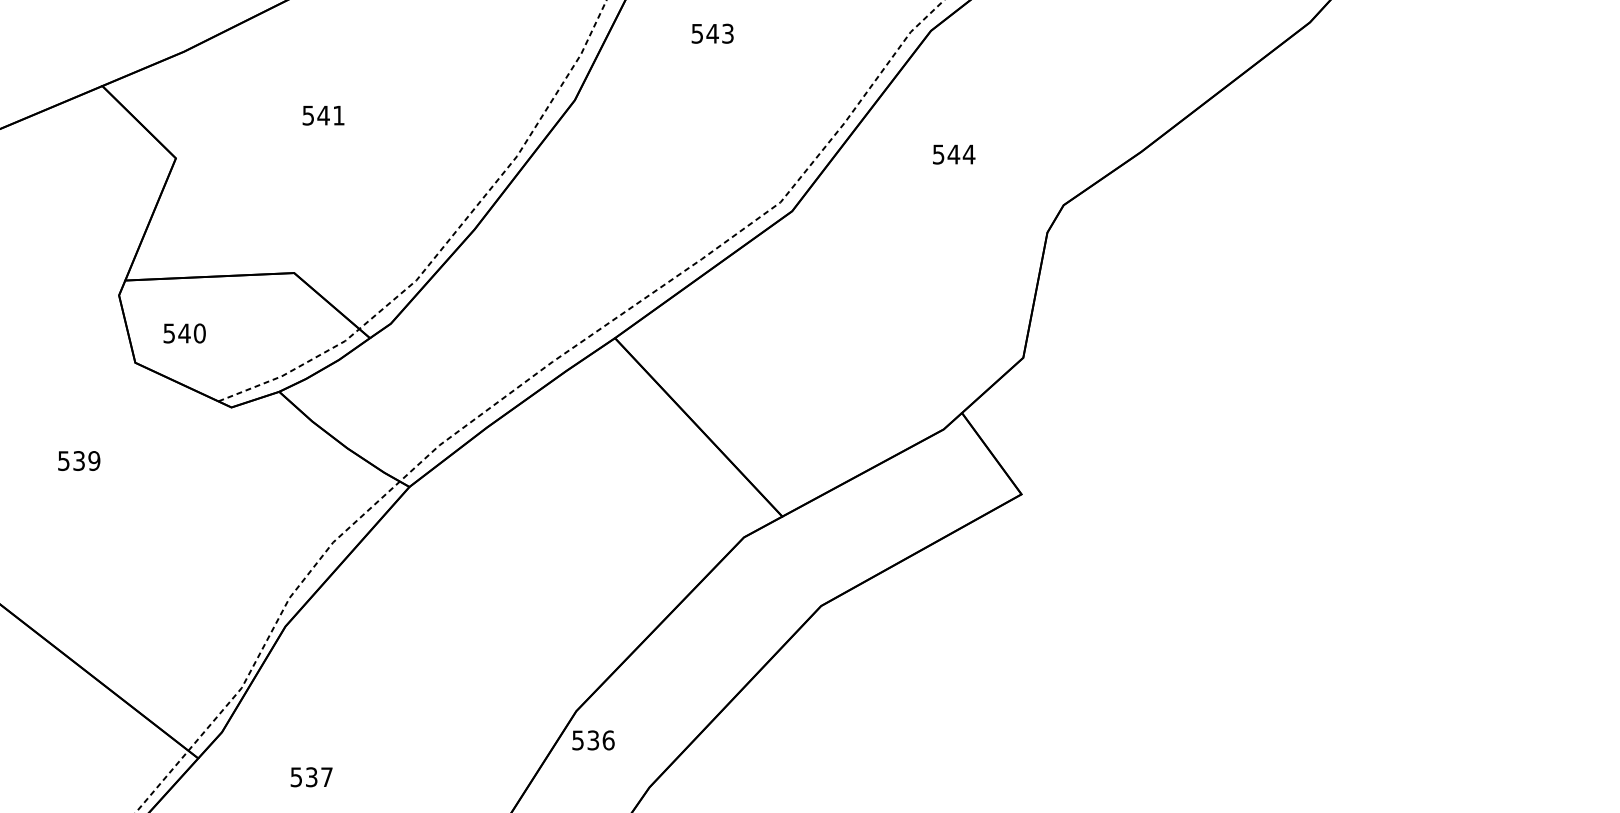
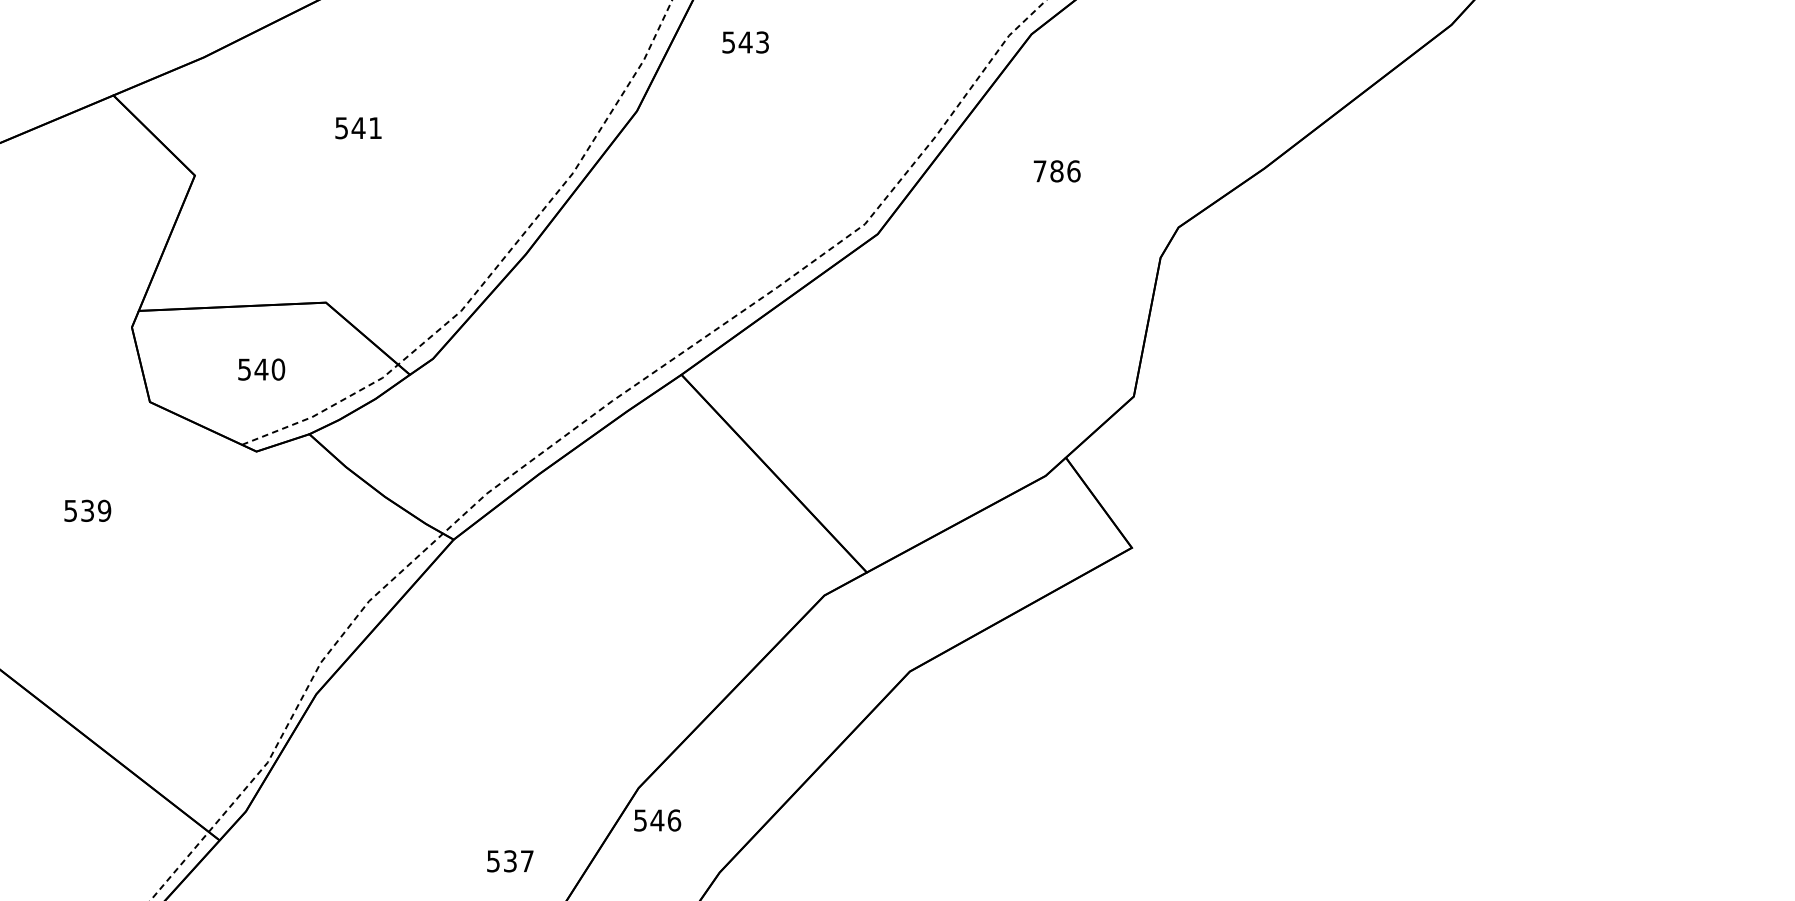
text: (712, 33) -> (745, 42), moved
text: (953, 154) -> (1056, 171), 544 -> 786
text: (184, 333) -> (261, 369), moved
text: (593, 740) -> (657, 820), 536 -> 546
text: (311, 777) -> (510, 861), moved

